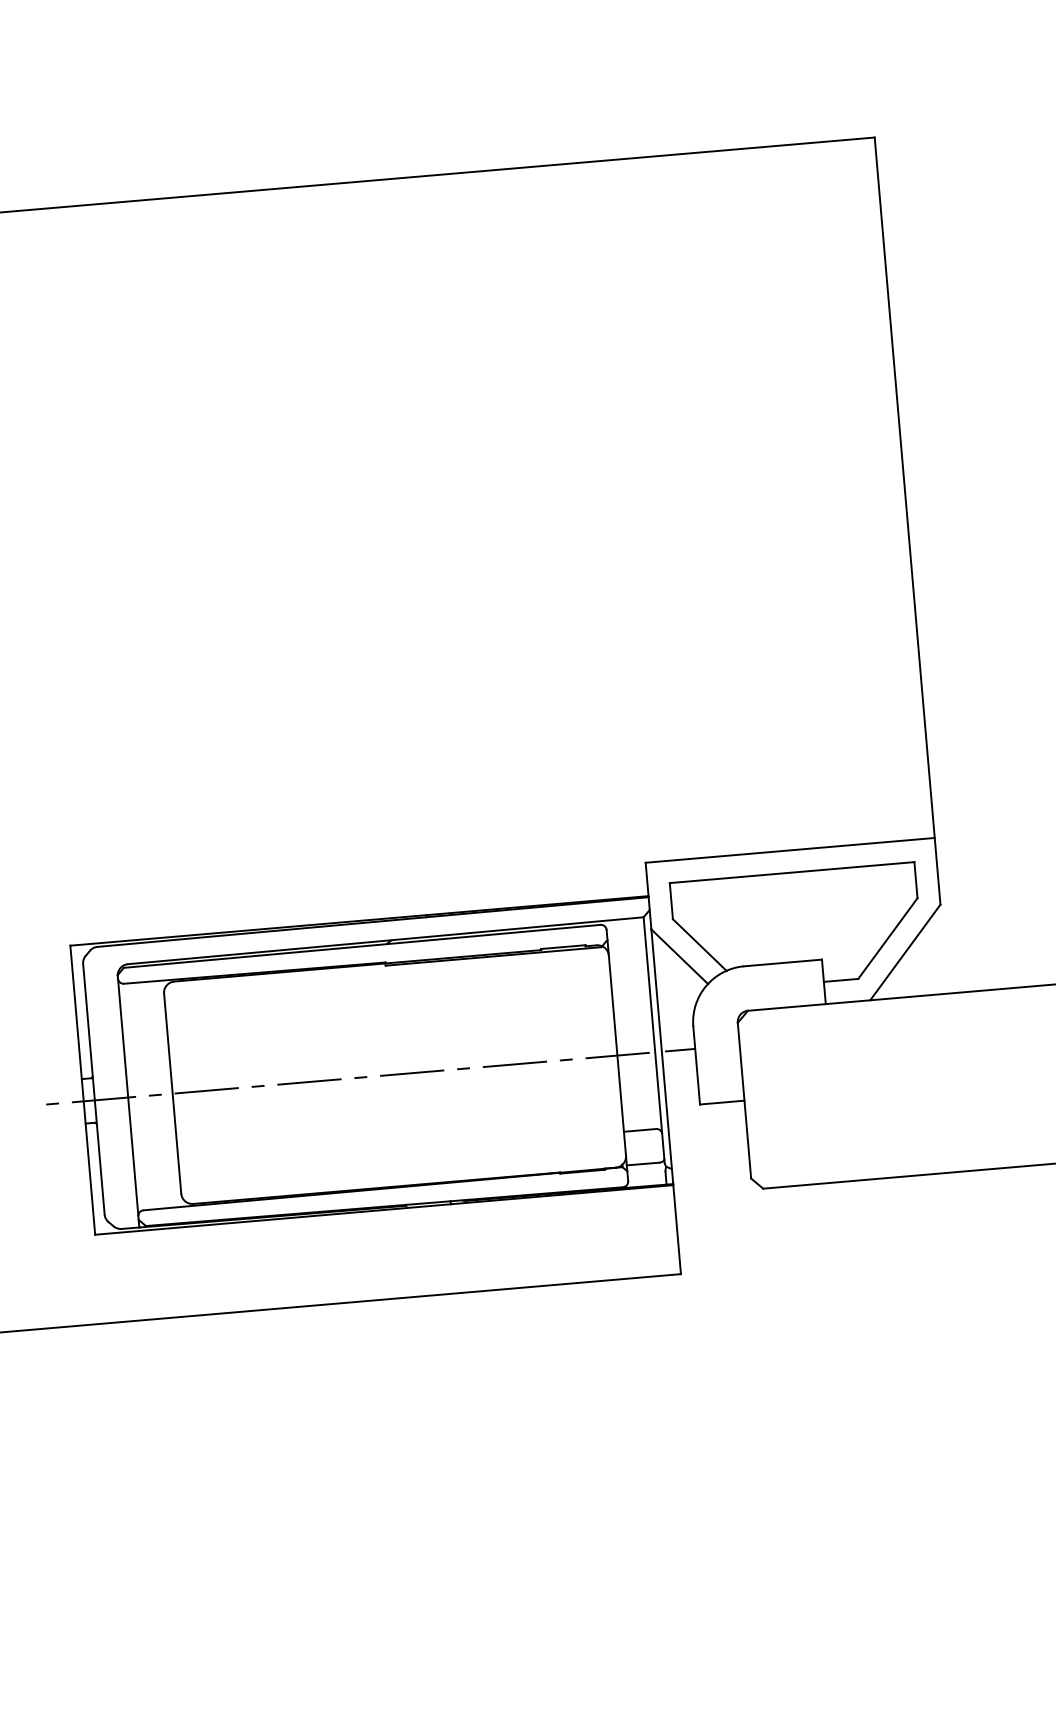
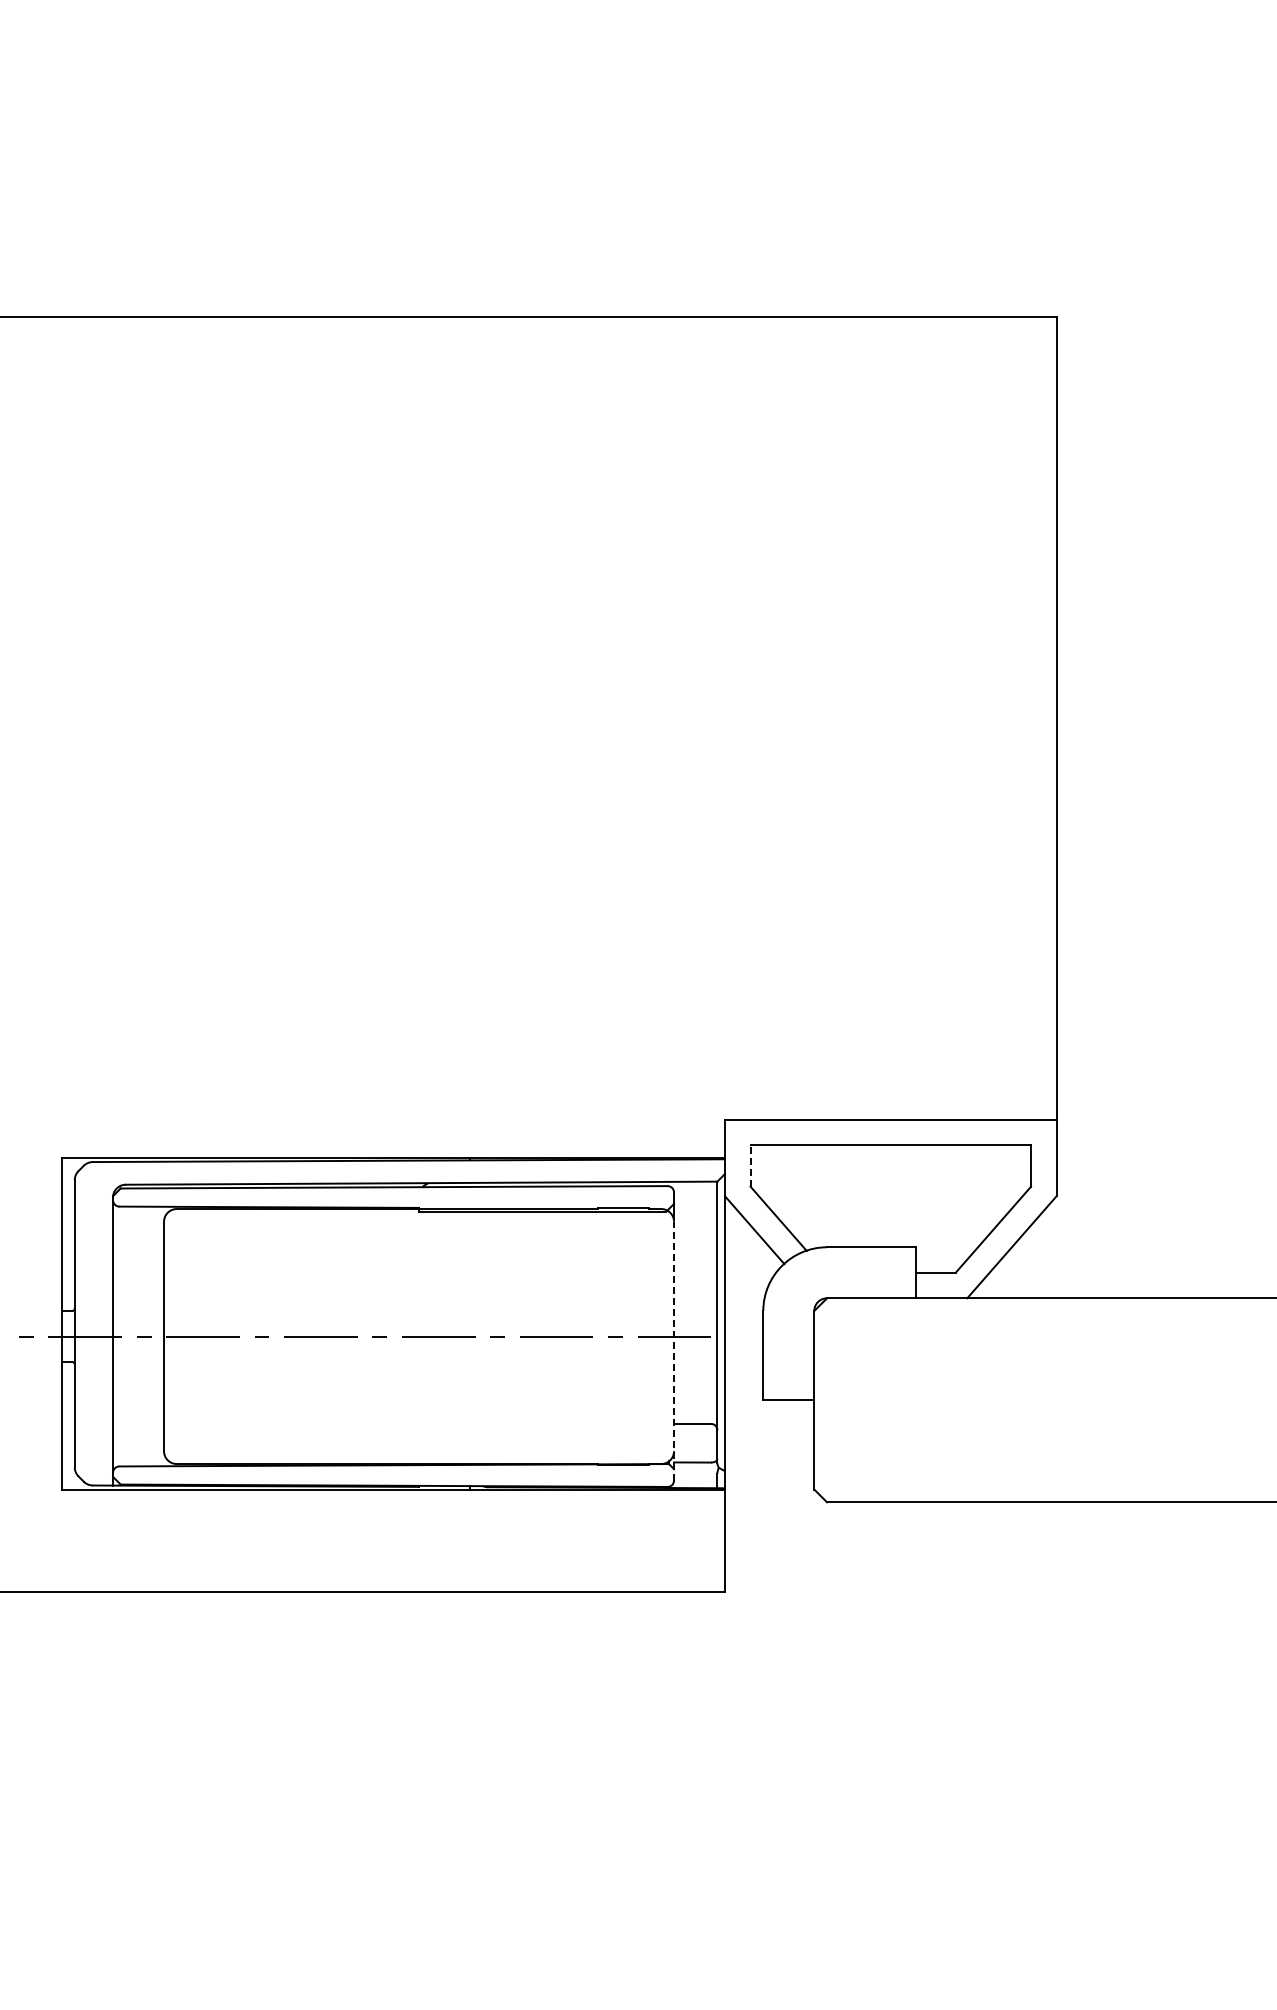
line: (671, 900) -> (750, 1165), solid -> dashed
line: (679, 1050) -> (745, 1336), removed
line: (618, 1067) -> (674, 1350), solid -> dashed

